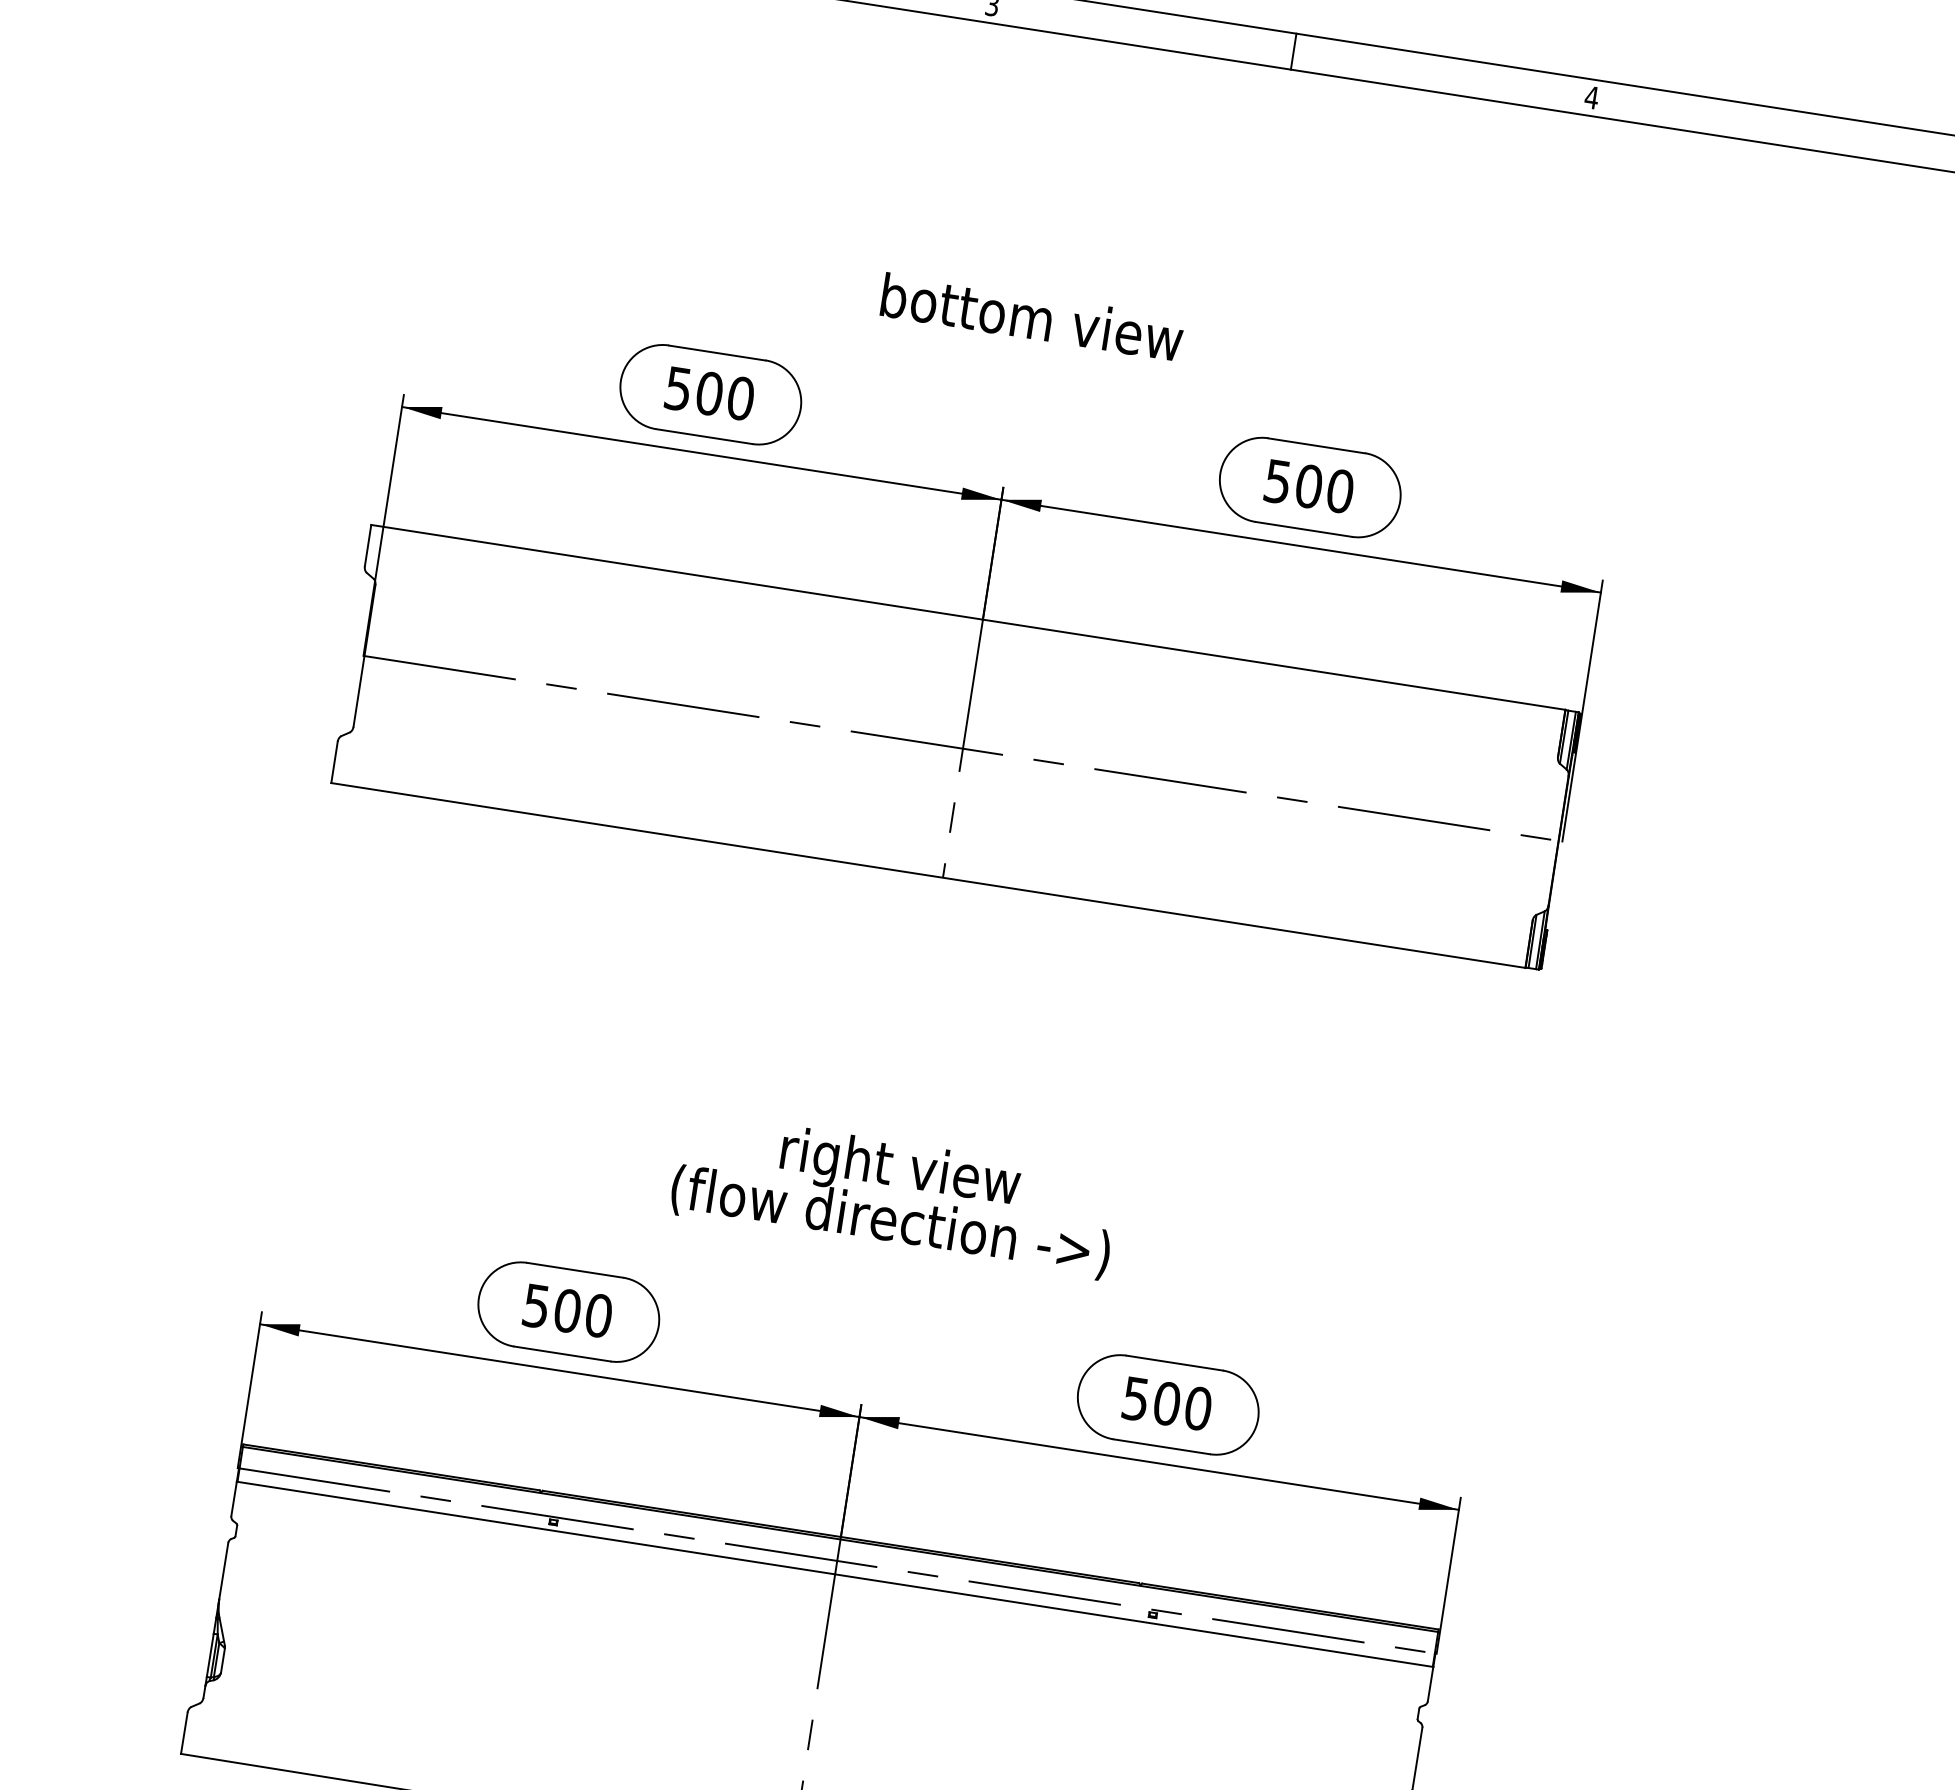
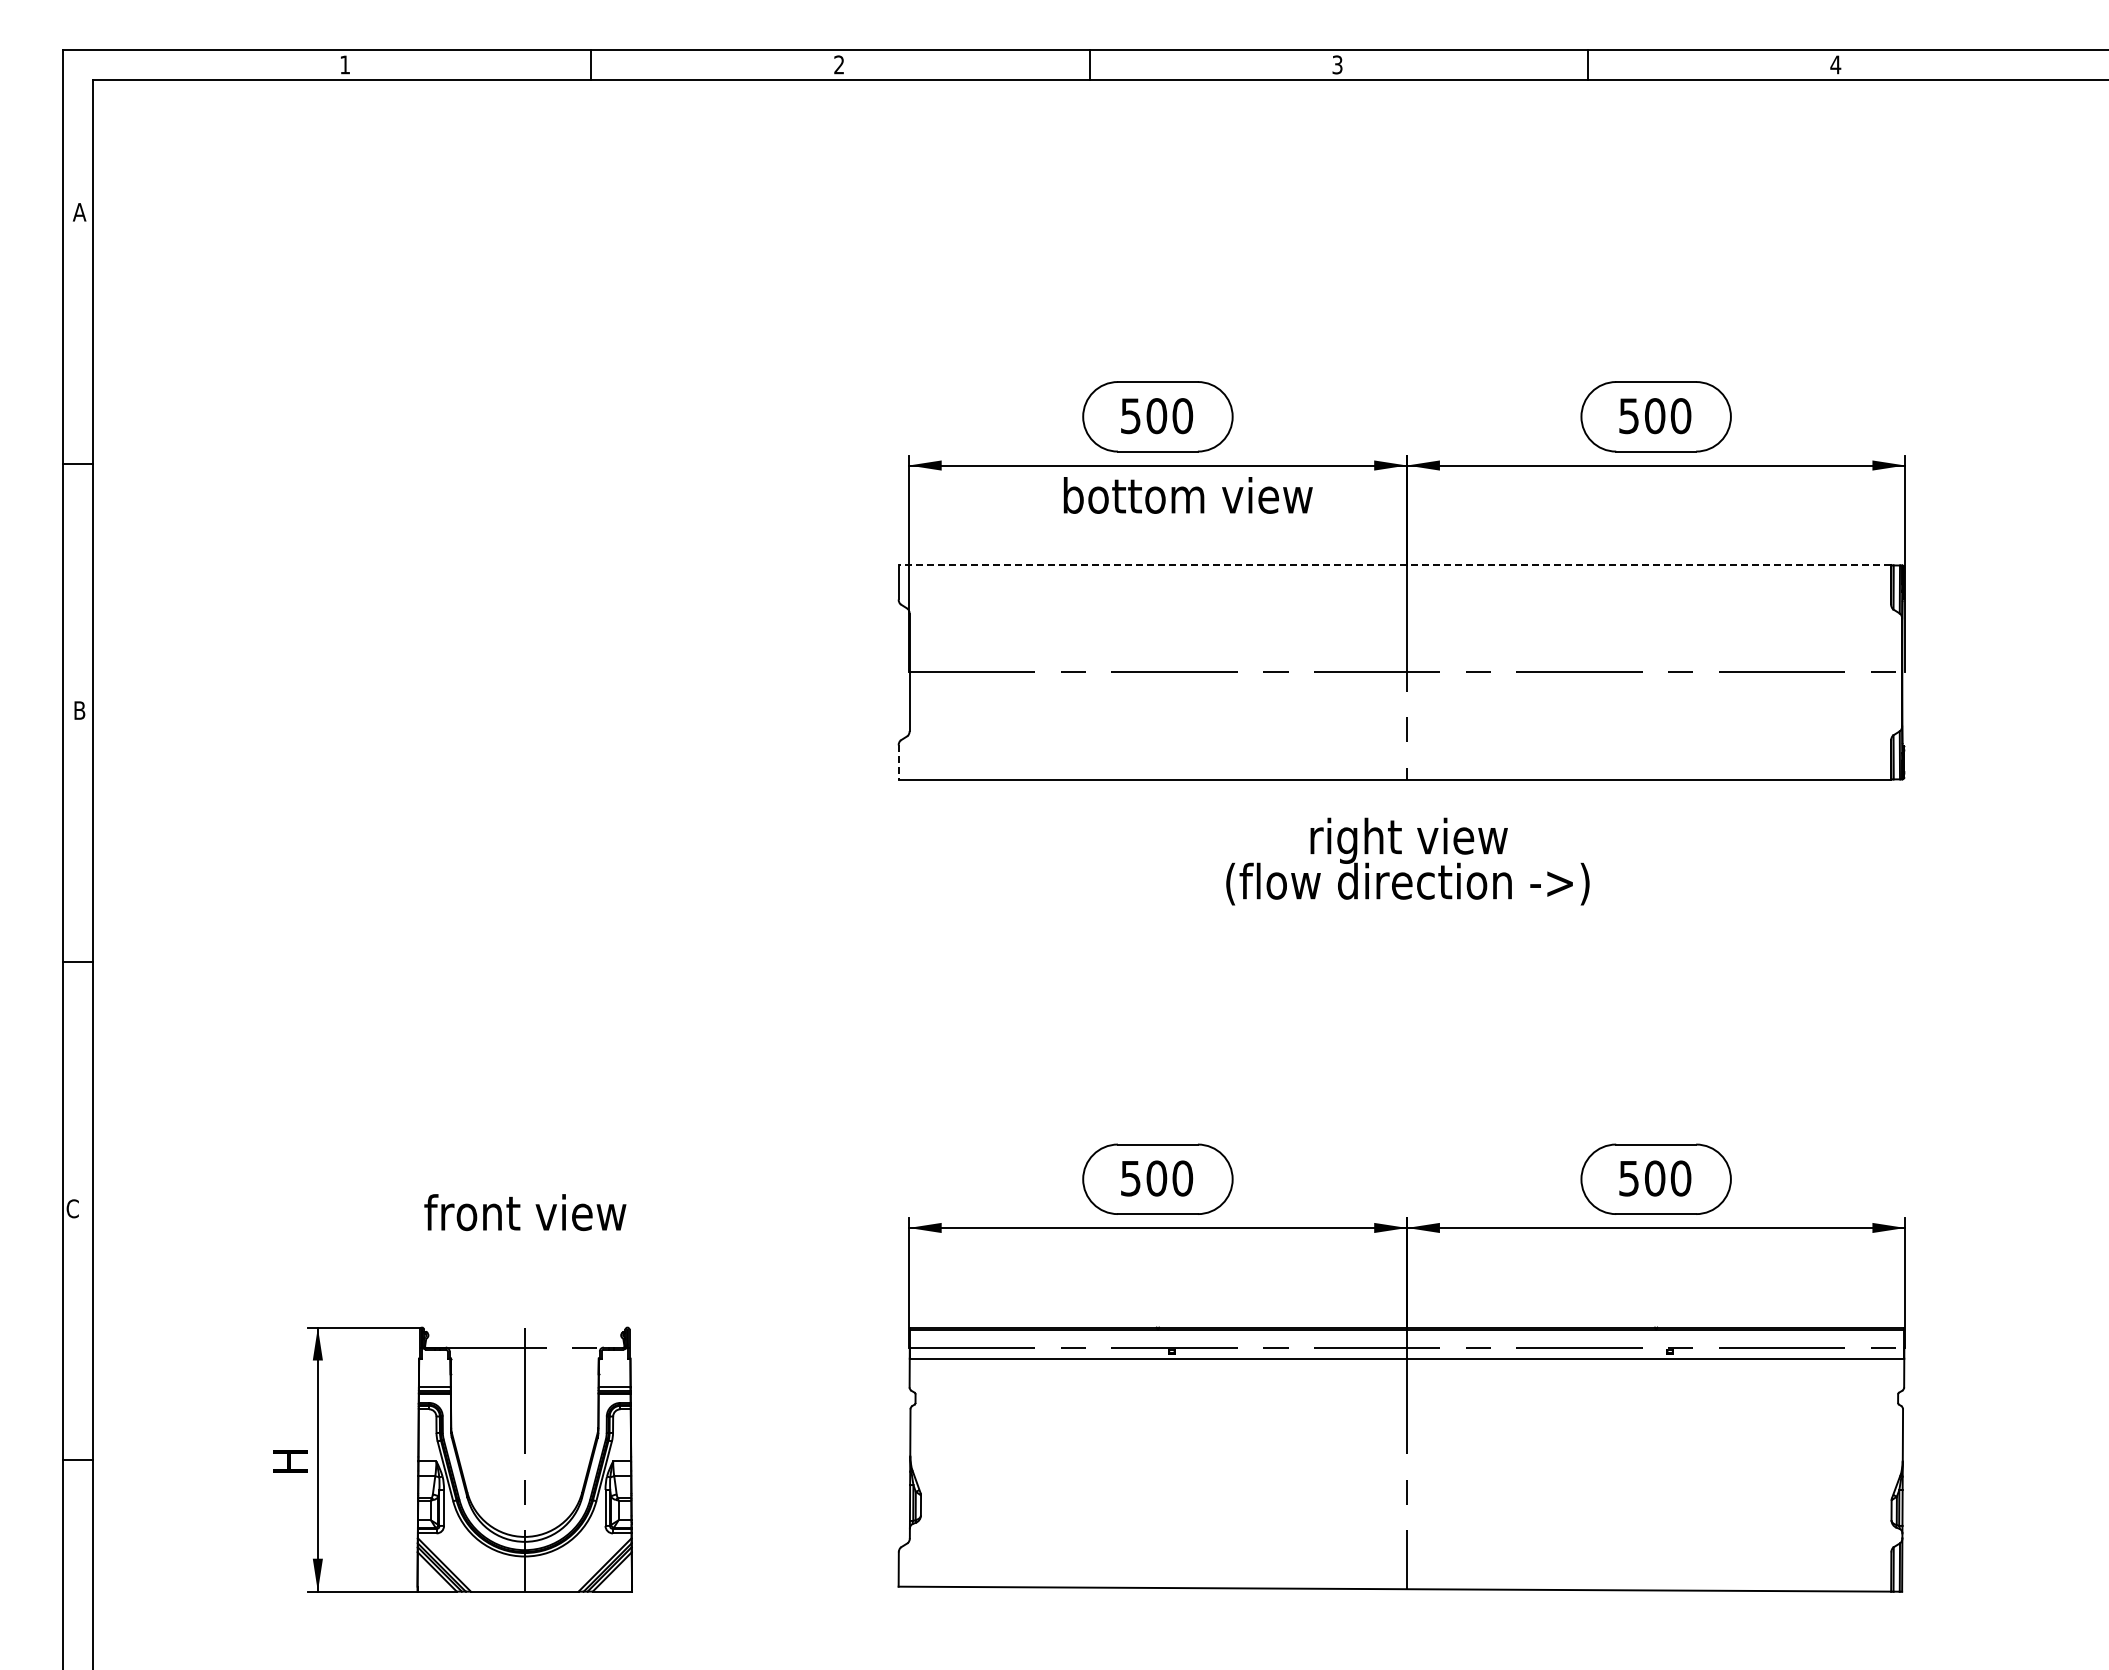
text: (1031, 317) -> (1187, 495), moved
line: (967, 617) -> (1394, 565), solid -> dashed
line: (334, 763) -> (898, 763), solid -> dashed
text: (894, 1195) -> (1407, 861), moved

